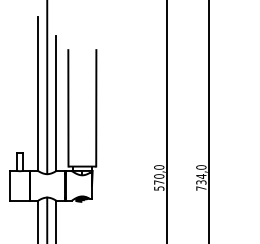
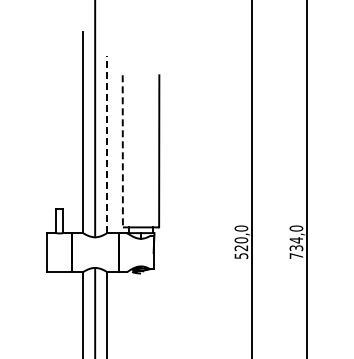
line: (55, 103) -> (106, 144), solid -> dashed
line: (68, 108) -> (122, 151), solid -> dashed
text: (158, 182) -> (240, 248), 570,0 -> 520,0

